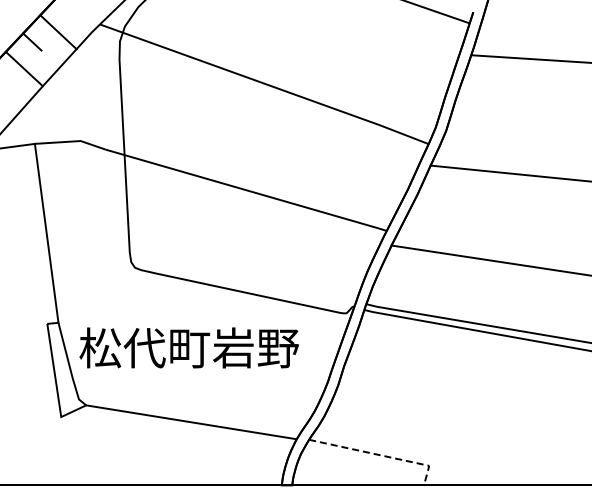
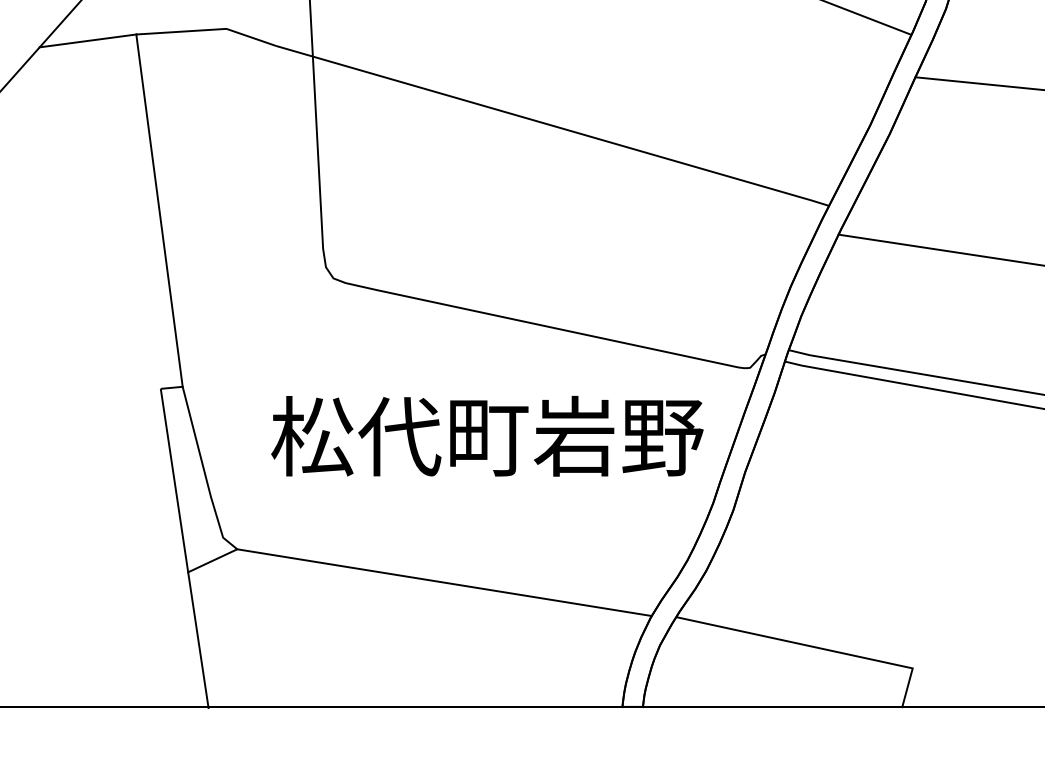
text: (188, 347) -> (485, 435), moved
line: (66, 451) -> (198, 640), added
line: (380, 455) -> (816, 648), dashed -> solid

